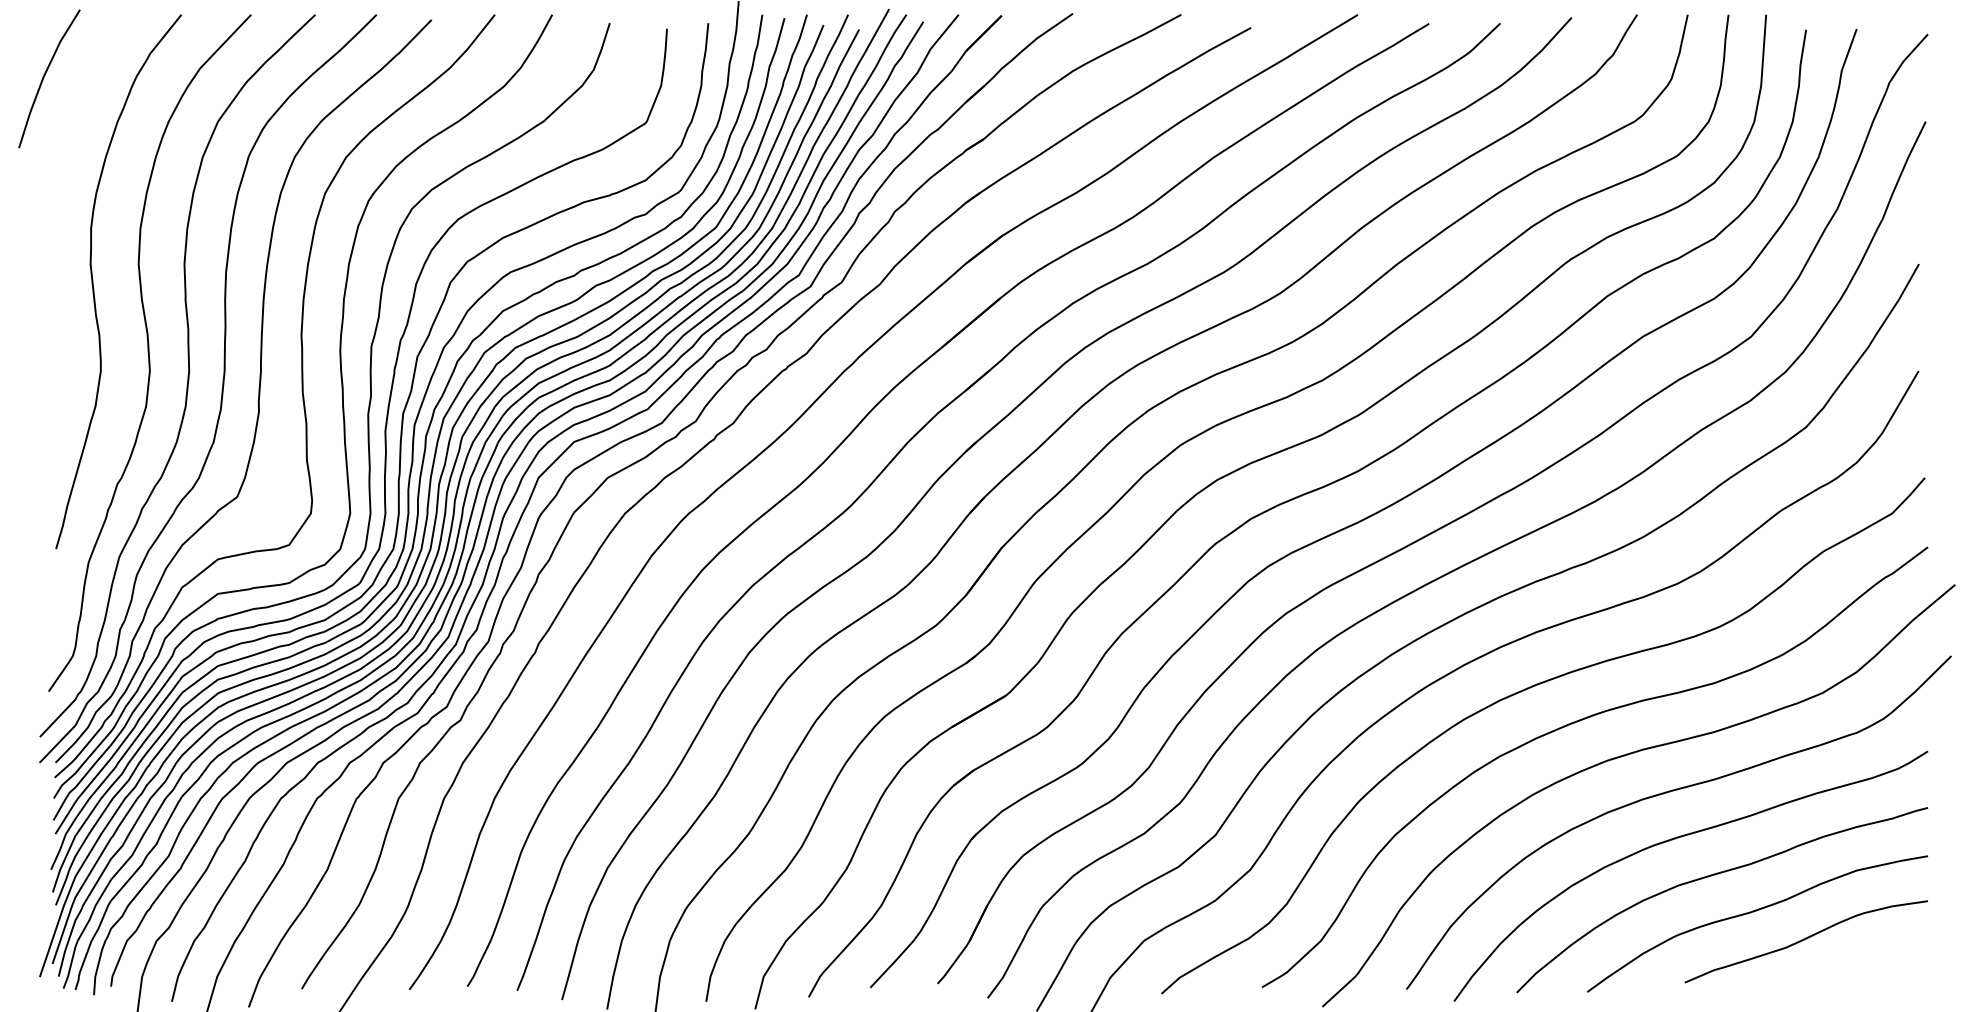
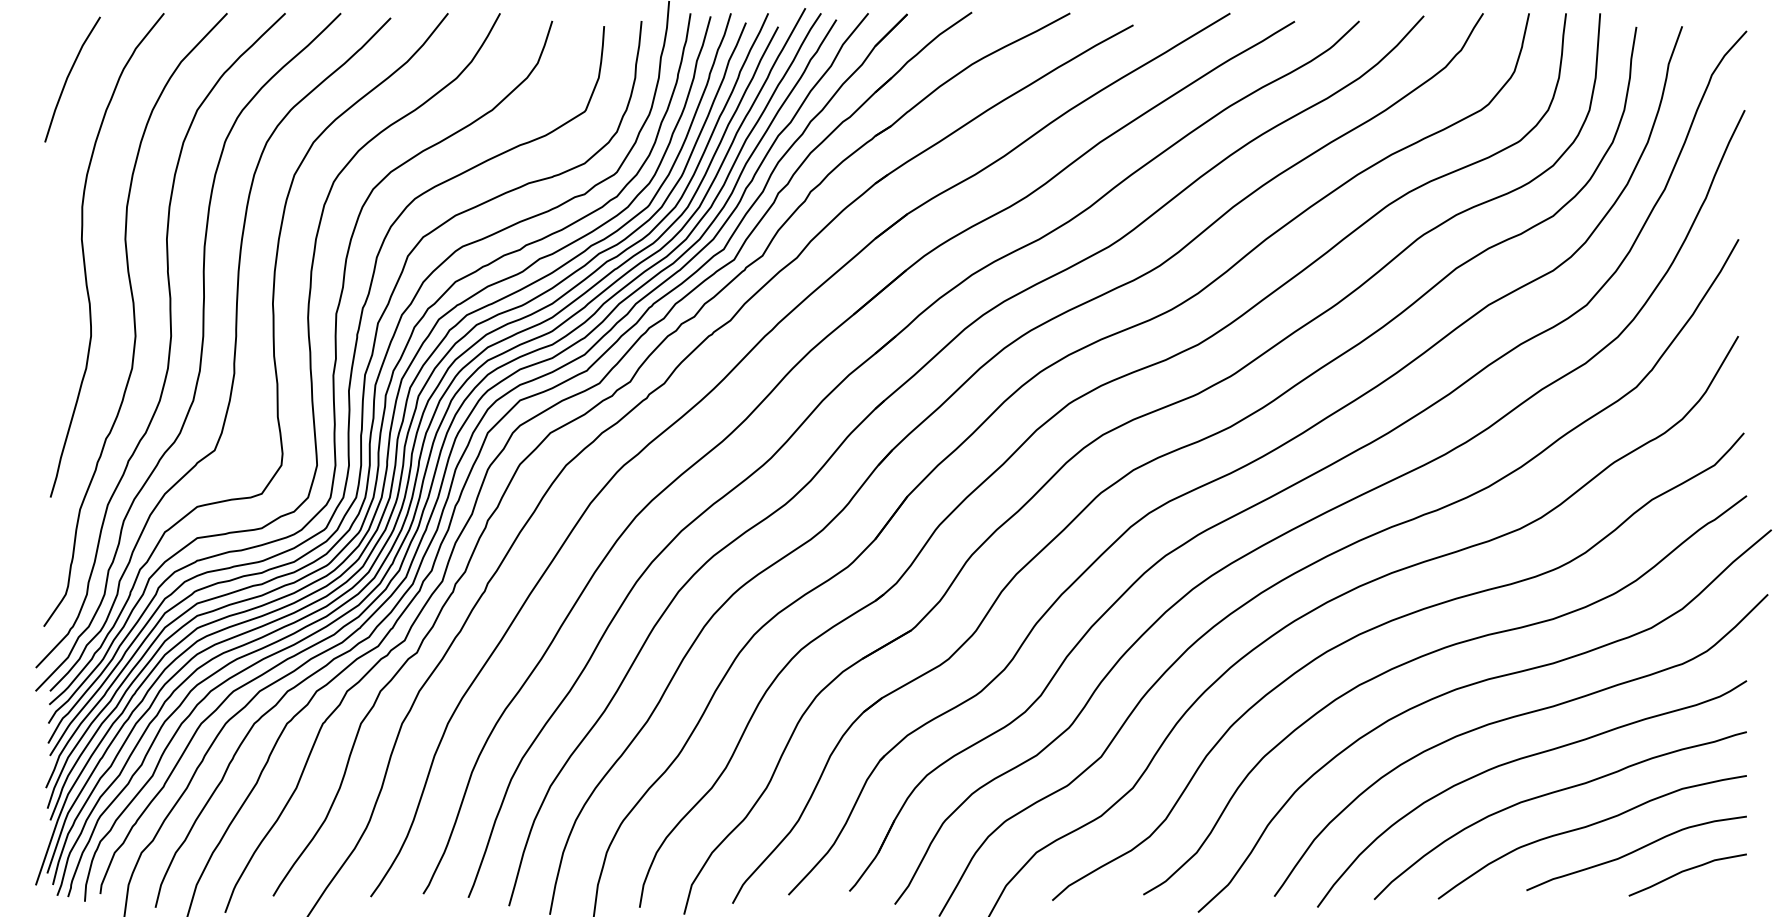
line: (45, 75) -> (69, 76), moved
curve: (1861, 961) -> (1686, 871), added

